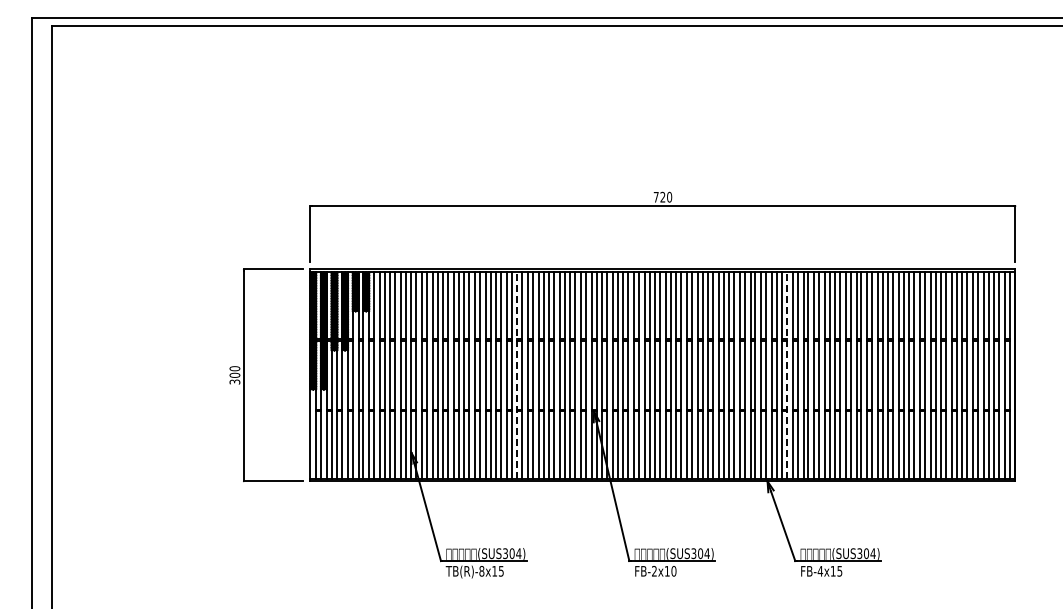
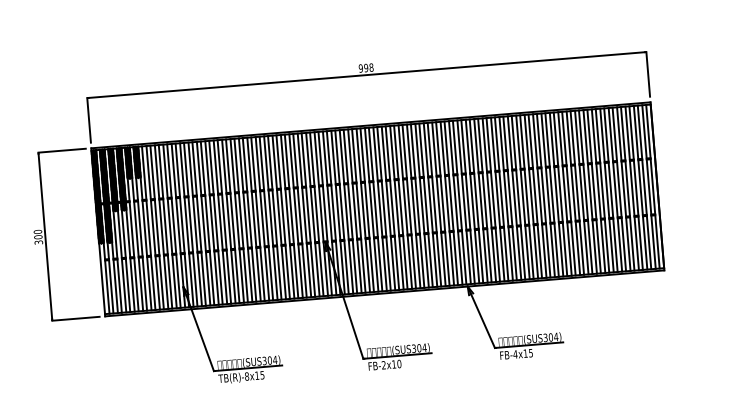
text: (662, 196) -> (365, 67), 720 -> 998
line: (517, 374) -> (262, 218), dashed -> solid
line: (787, 374) -> (476, 200), dashed -> solid

